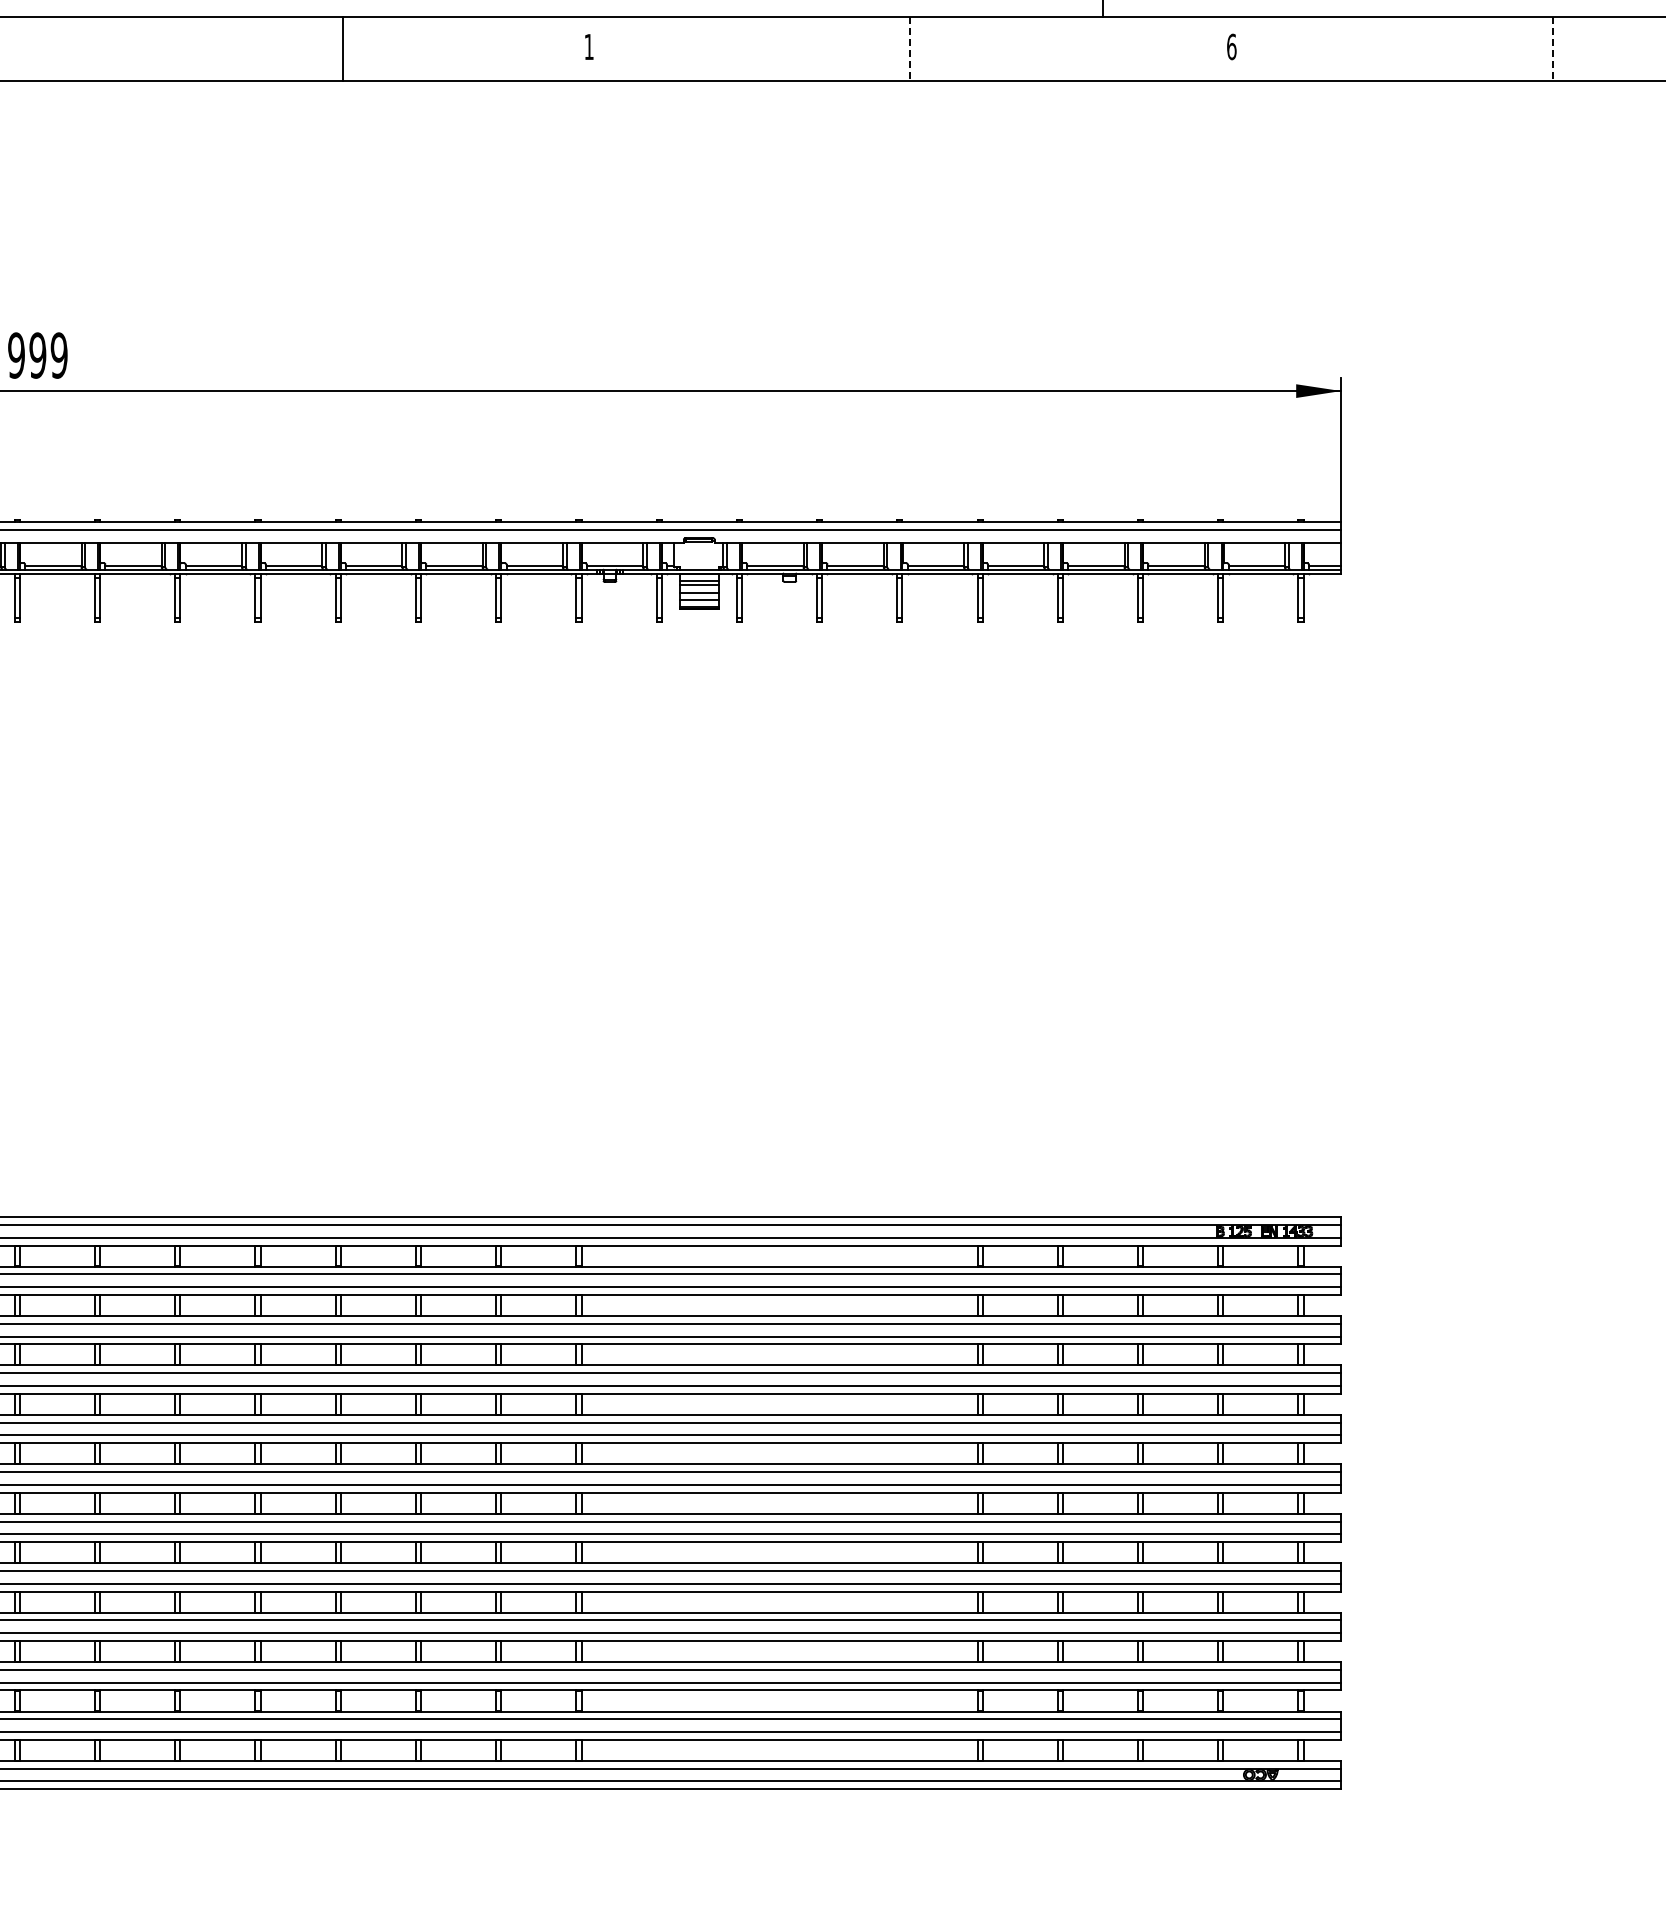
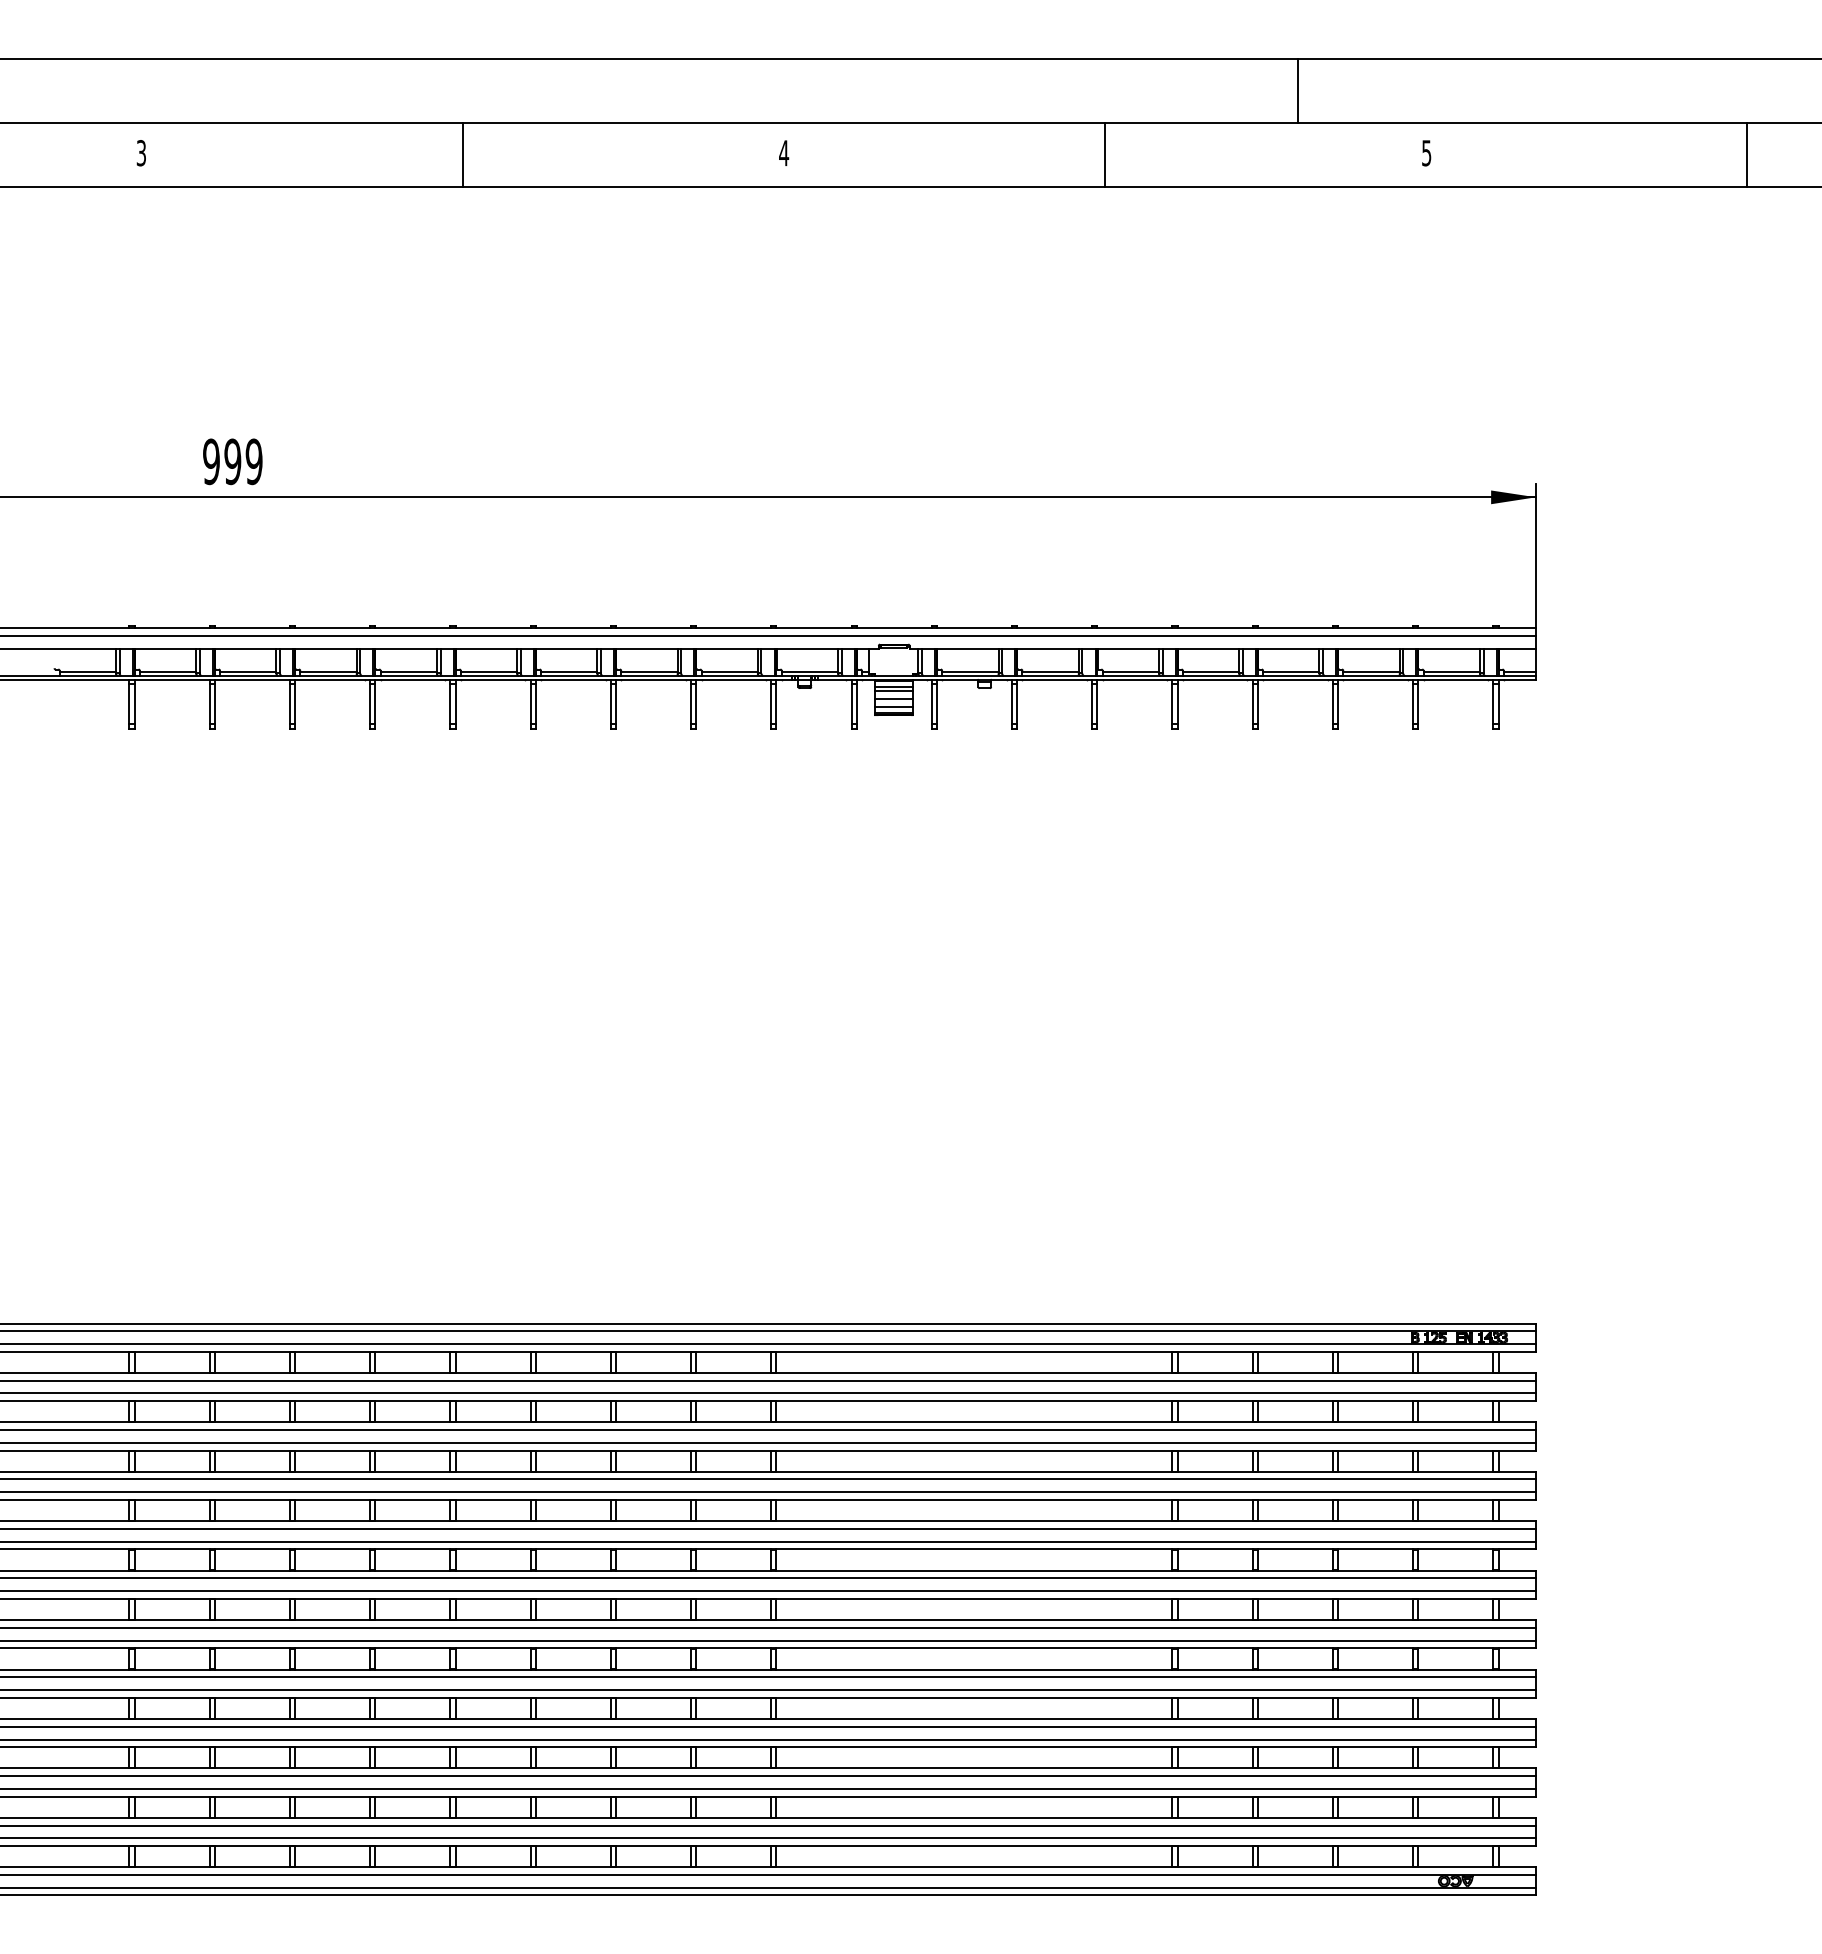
text: (589, 47) -> (784, 153), 1 -> 4
text: (1231, 47) -> (1426, 153), 6 -> 5
line: (342, 48) -> (462, 154), moved
line: (909, 49) -> (1104, 155), dashed -> solid
line: (1552, 49) -> (1747, 155), dashed -> solid

